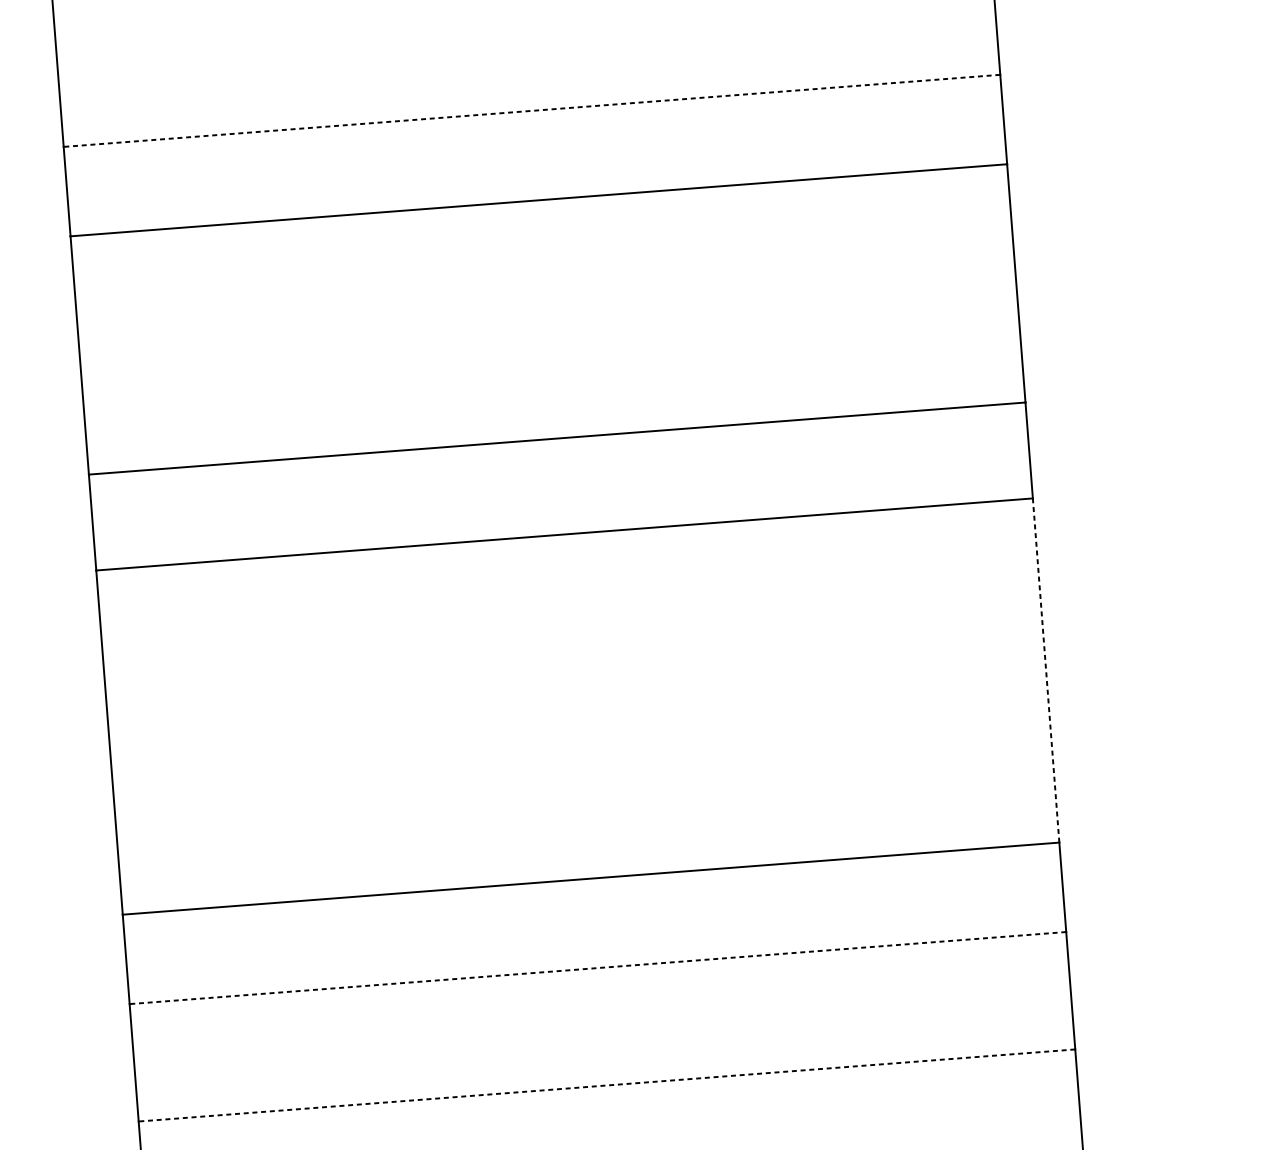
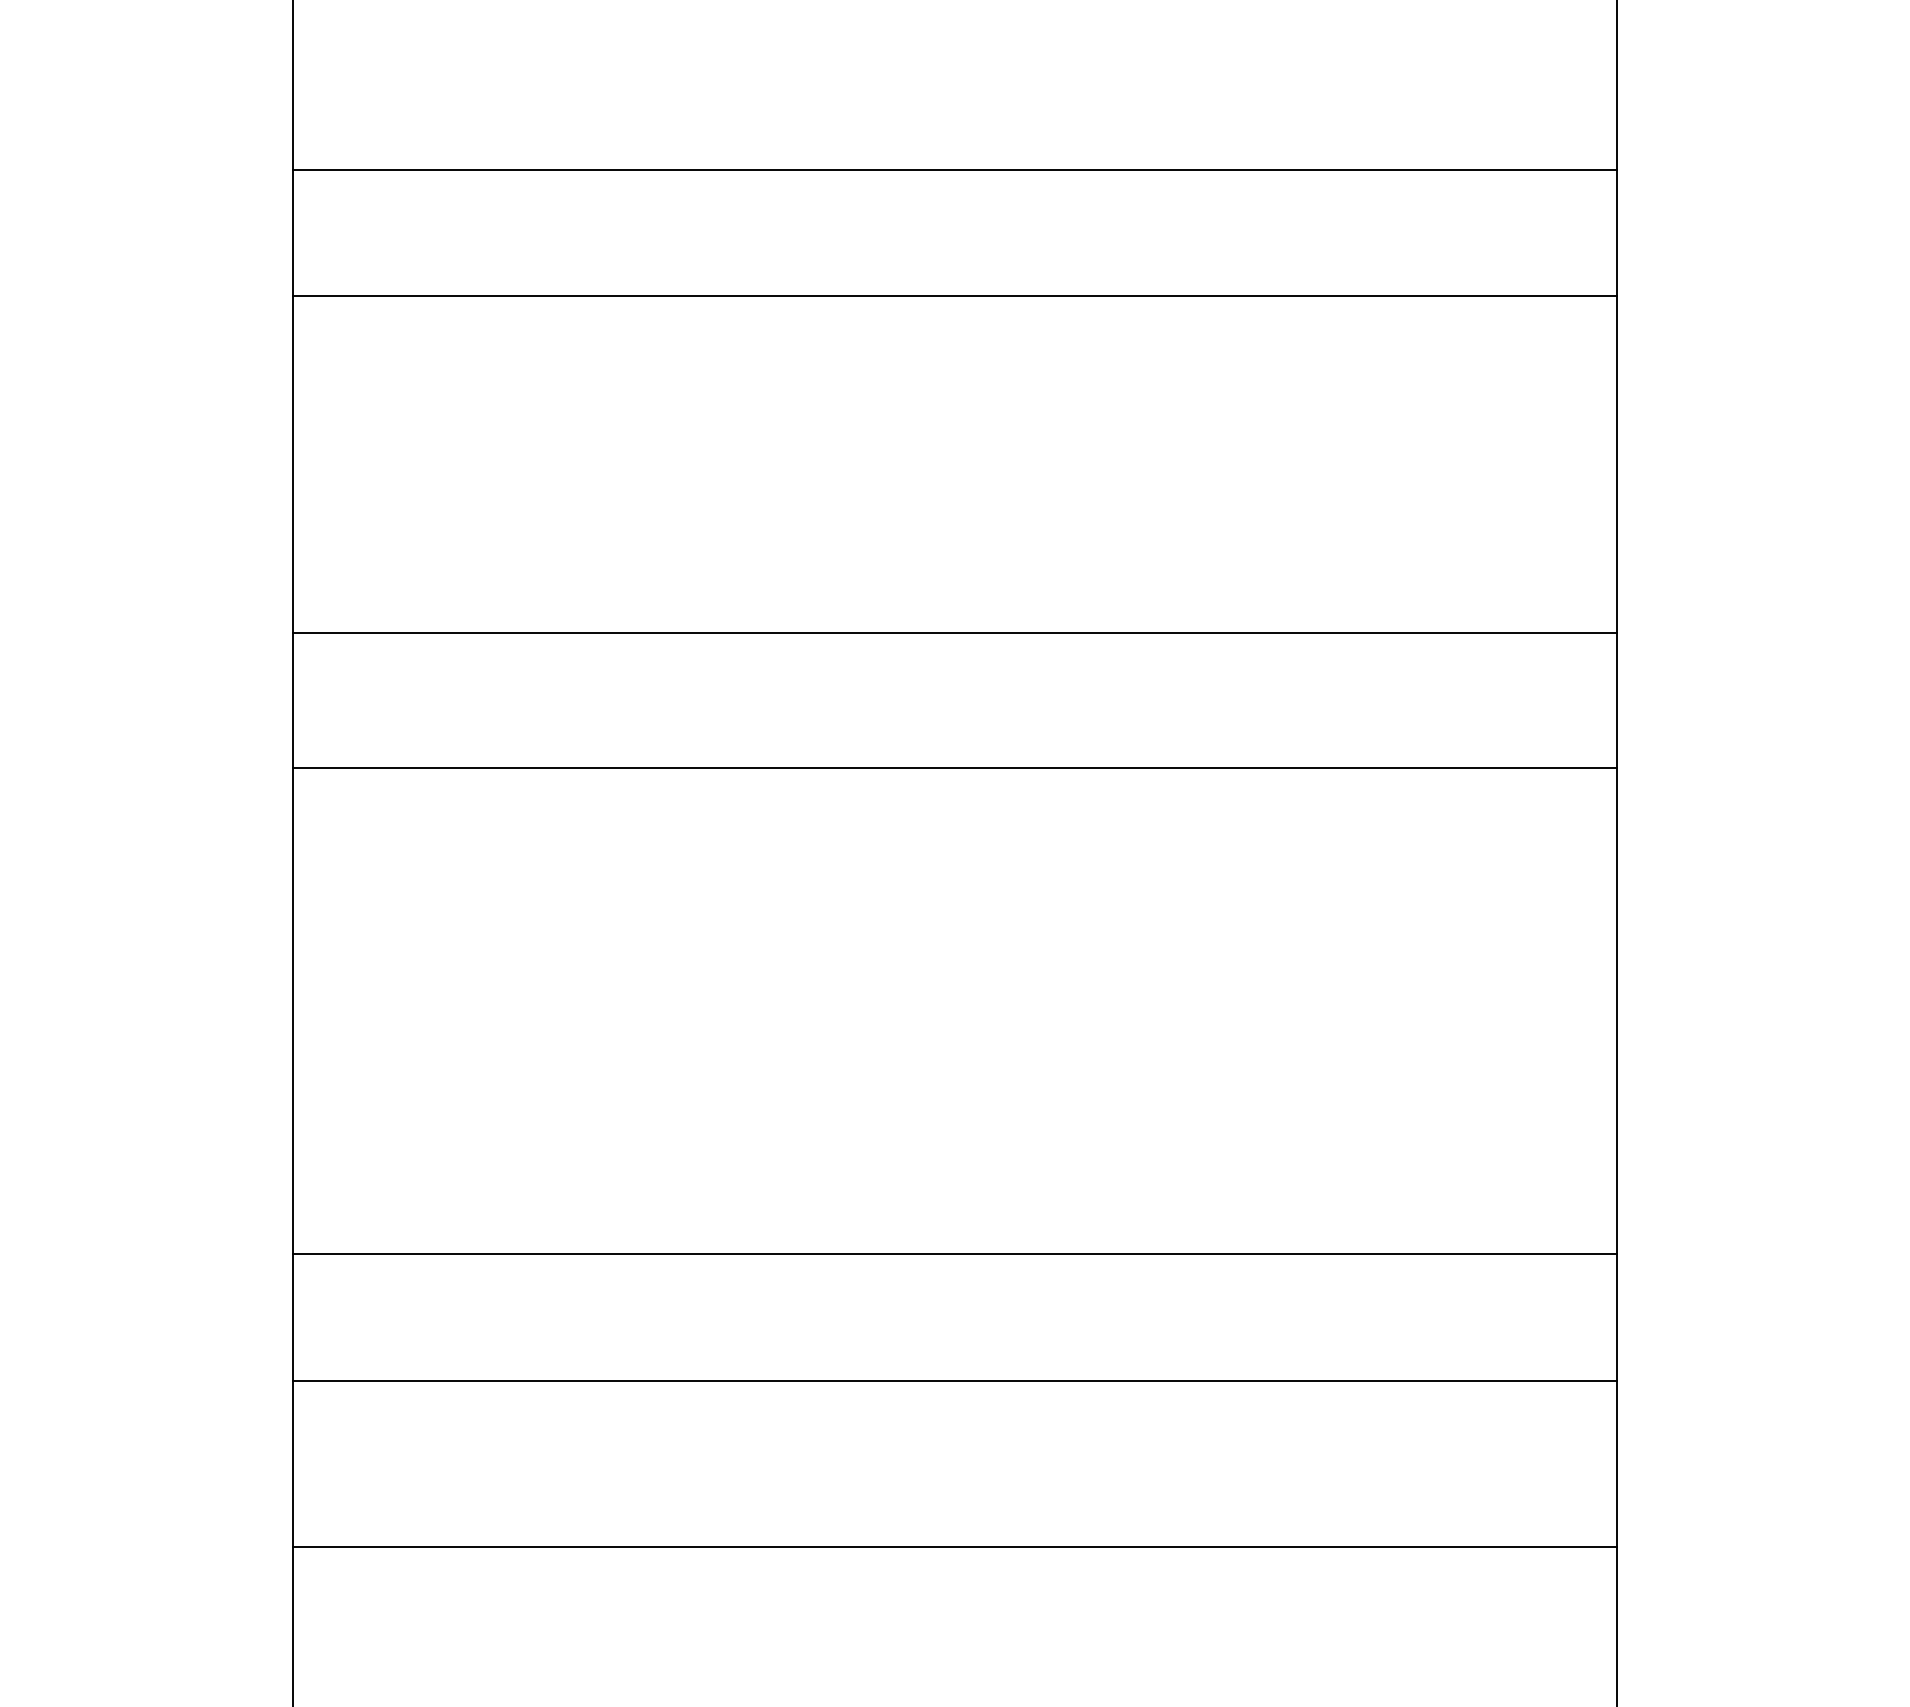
line: (532, 110) -> (955, 169), dashed -> solid
line: (1046, 670) -> (1616, 1010), dashed -> solid
line: (598, 967) -> (955, 1380), dashed -> solid
line: (607, 1085) -> (955, 1546), dashed -> solid

